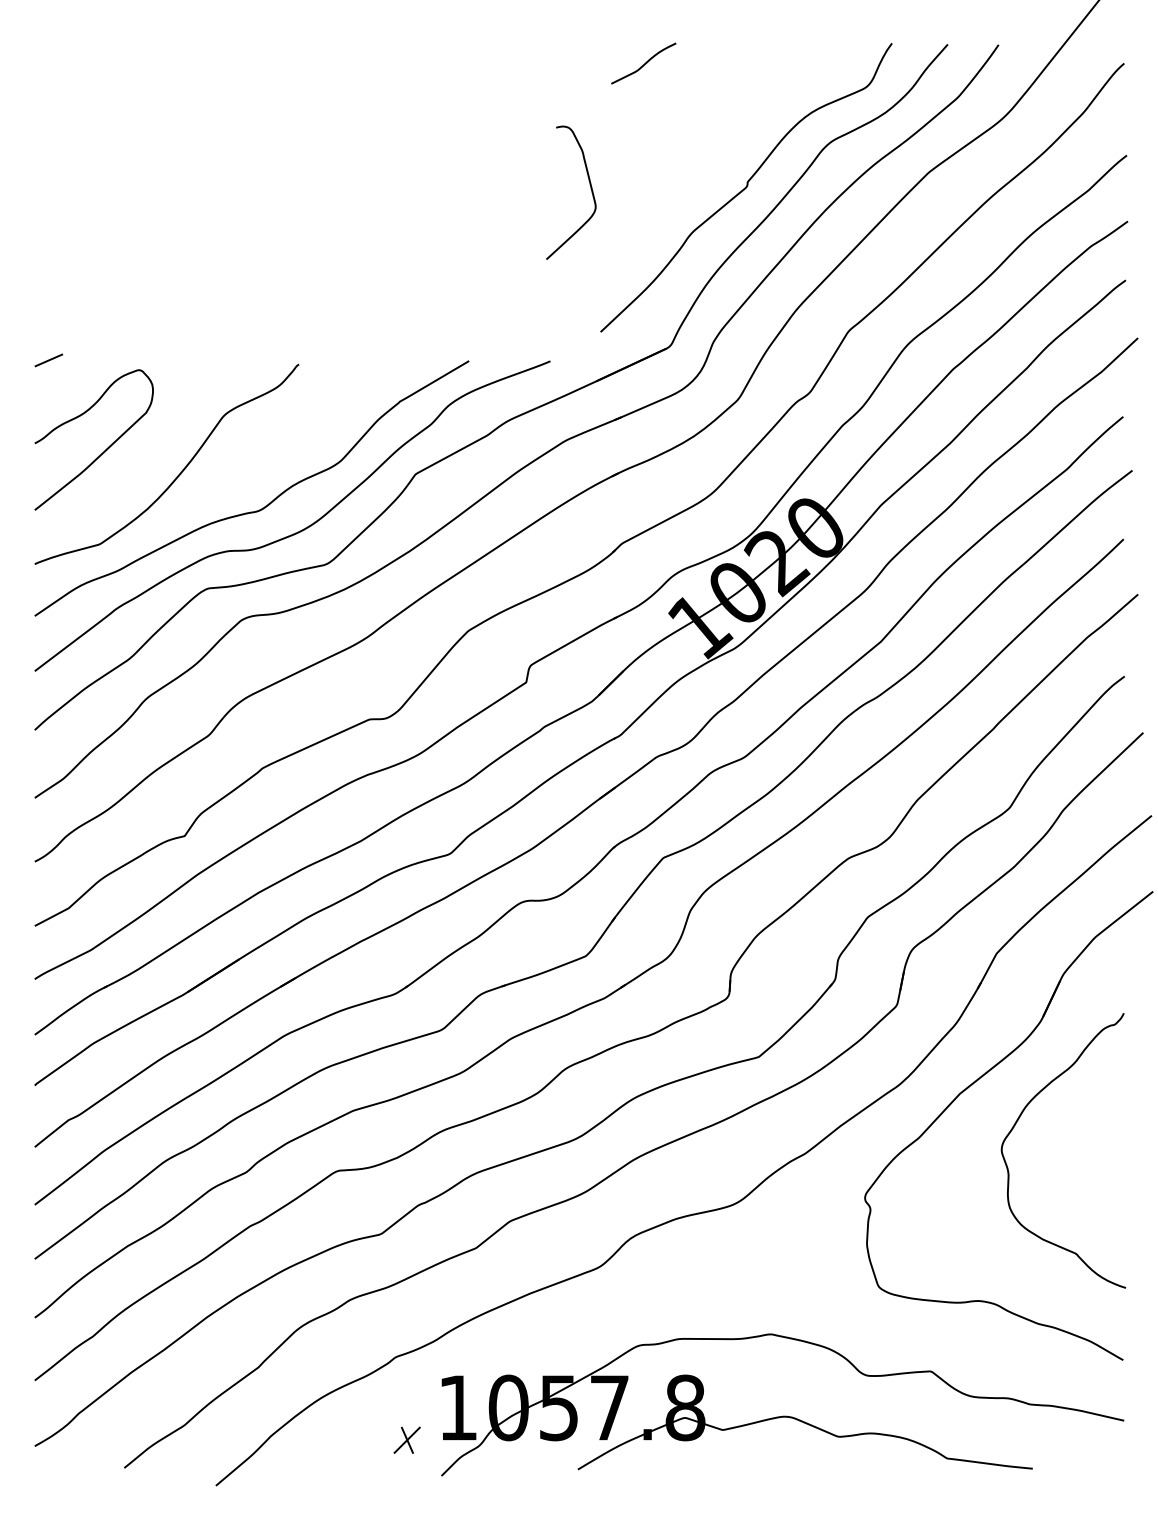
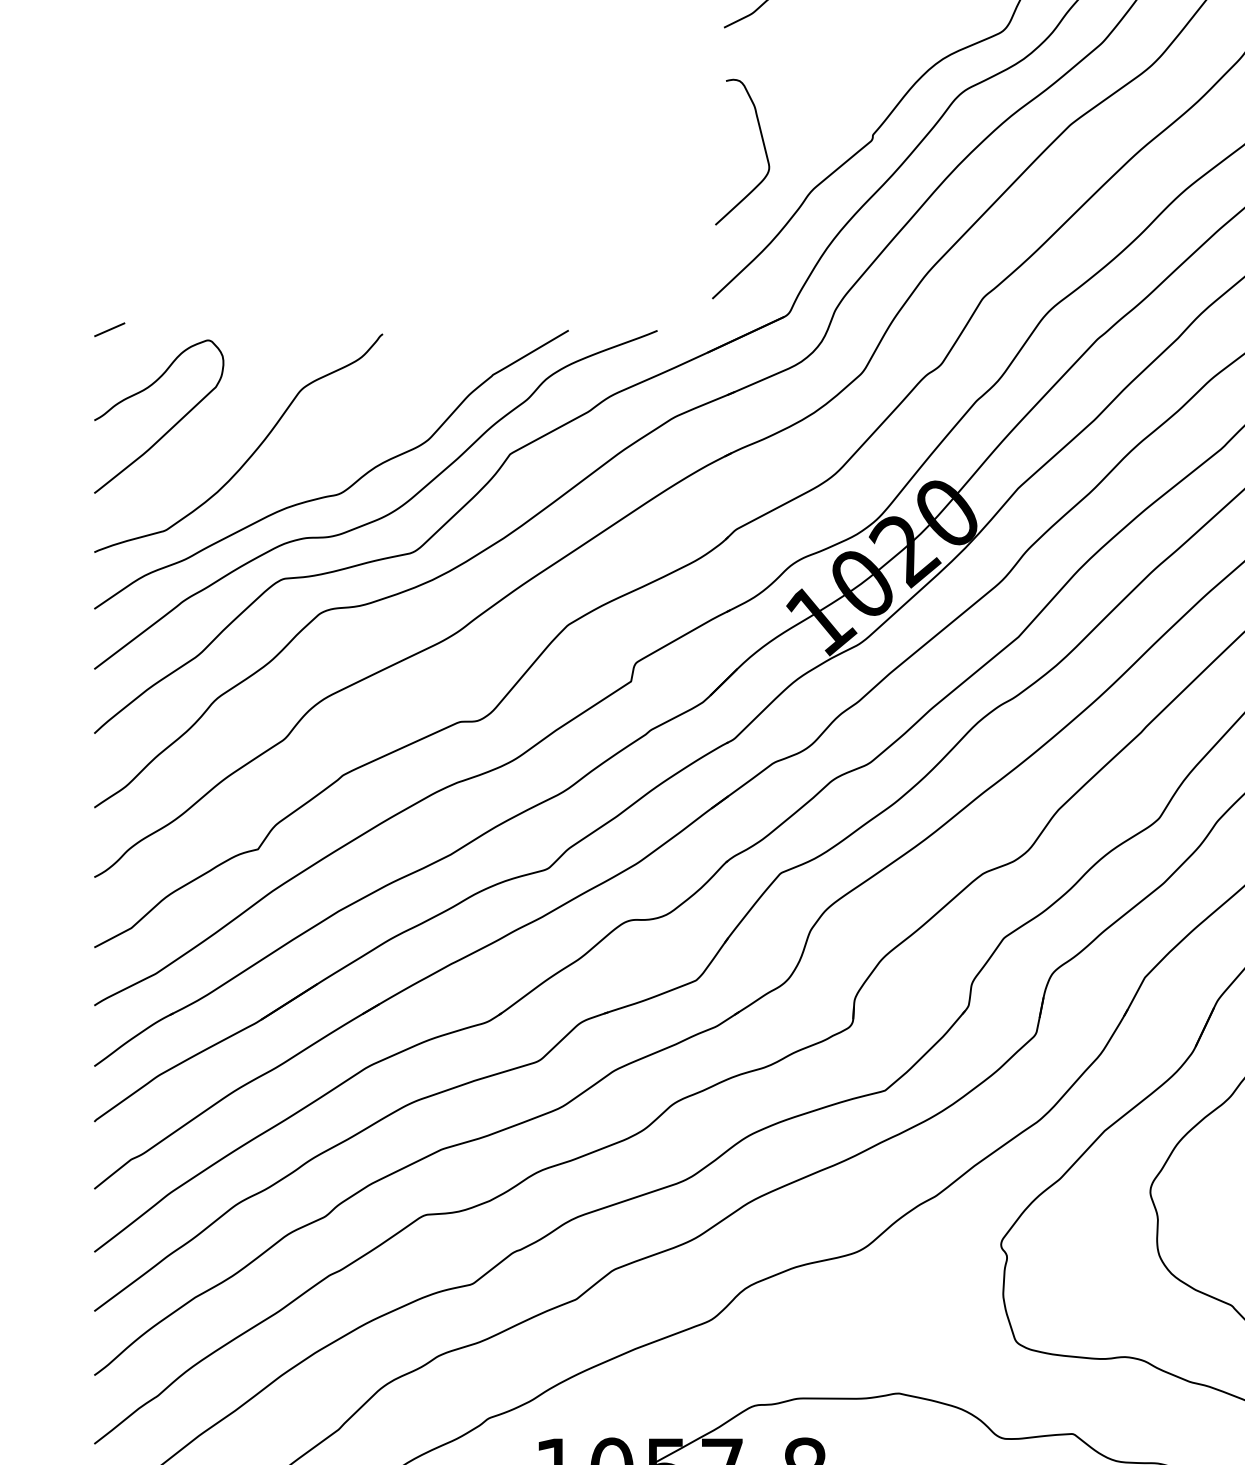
curve: (590, 188) -> (763, 147), moved

